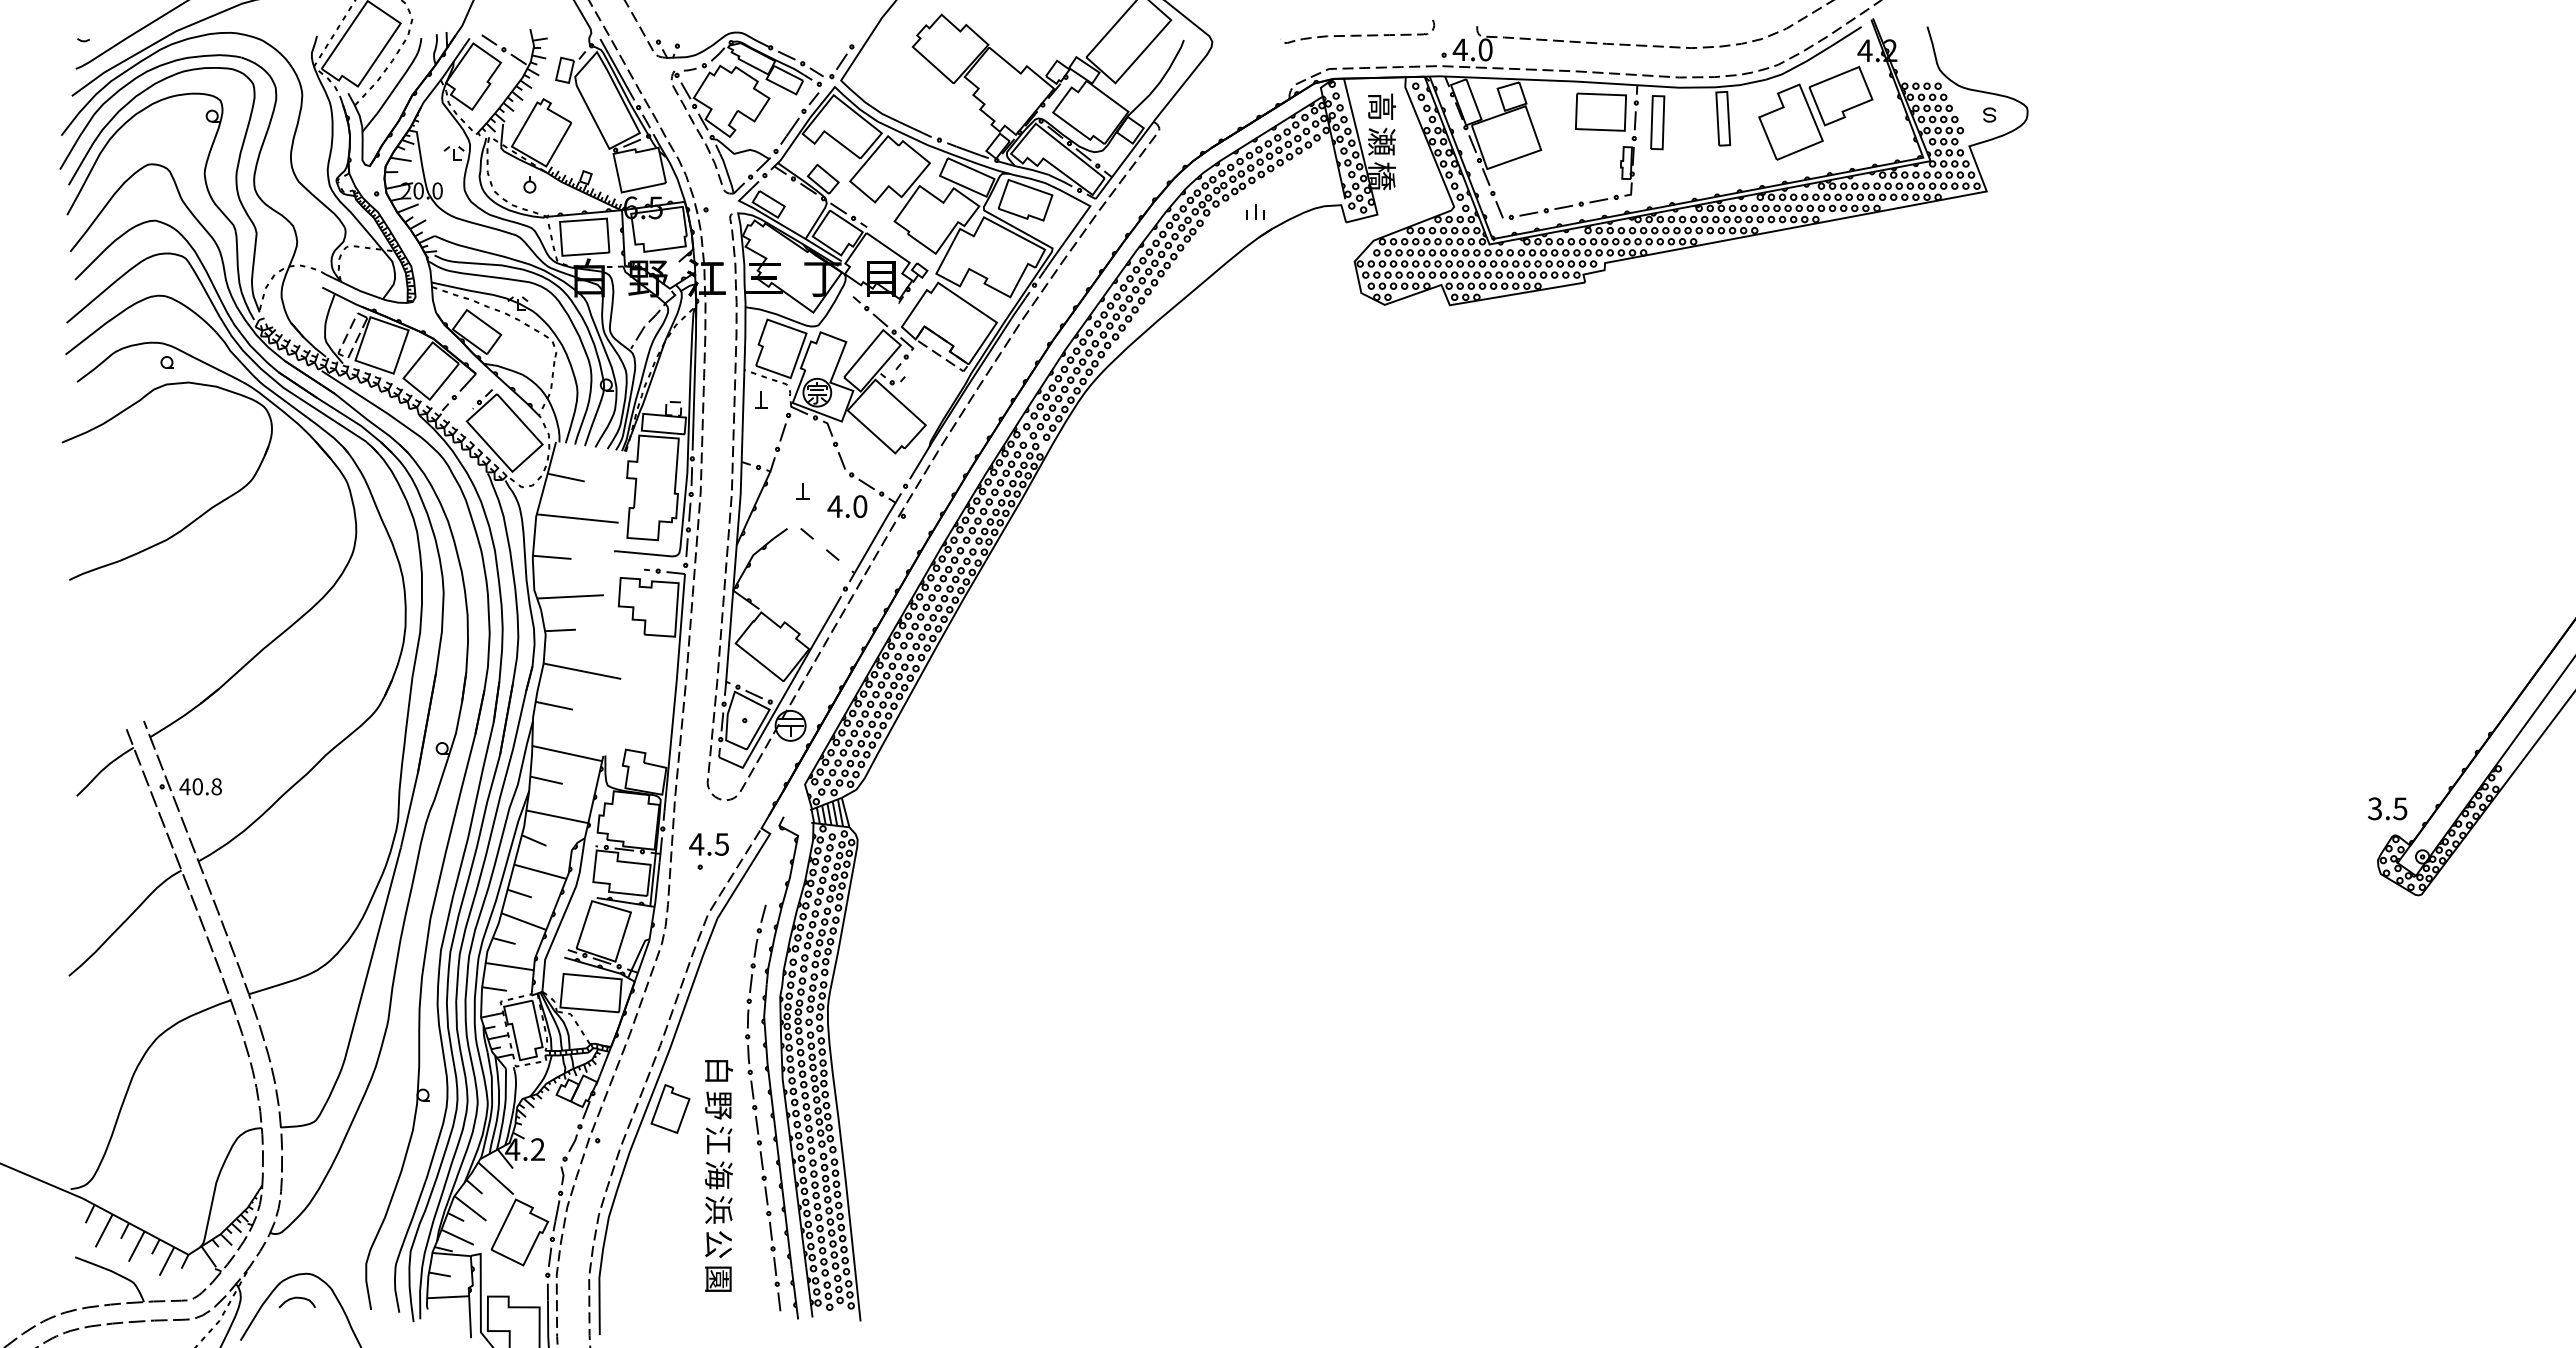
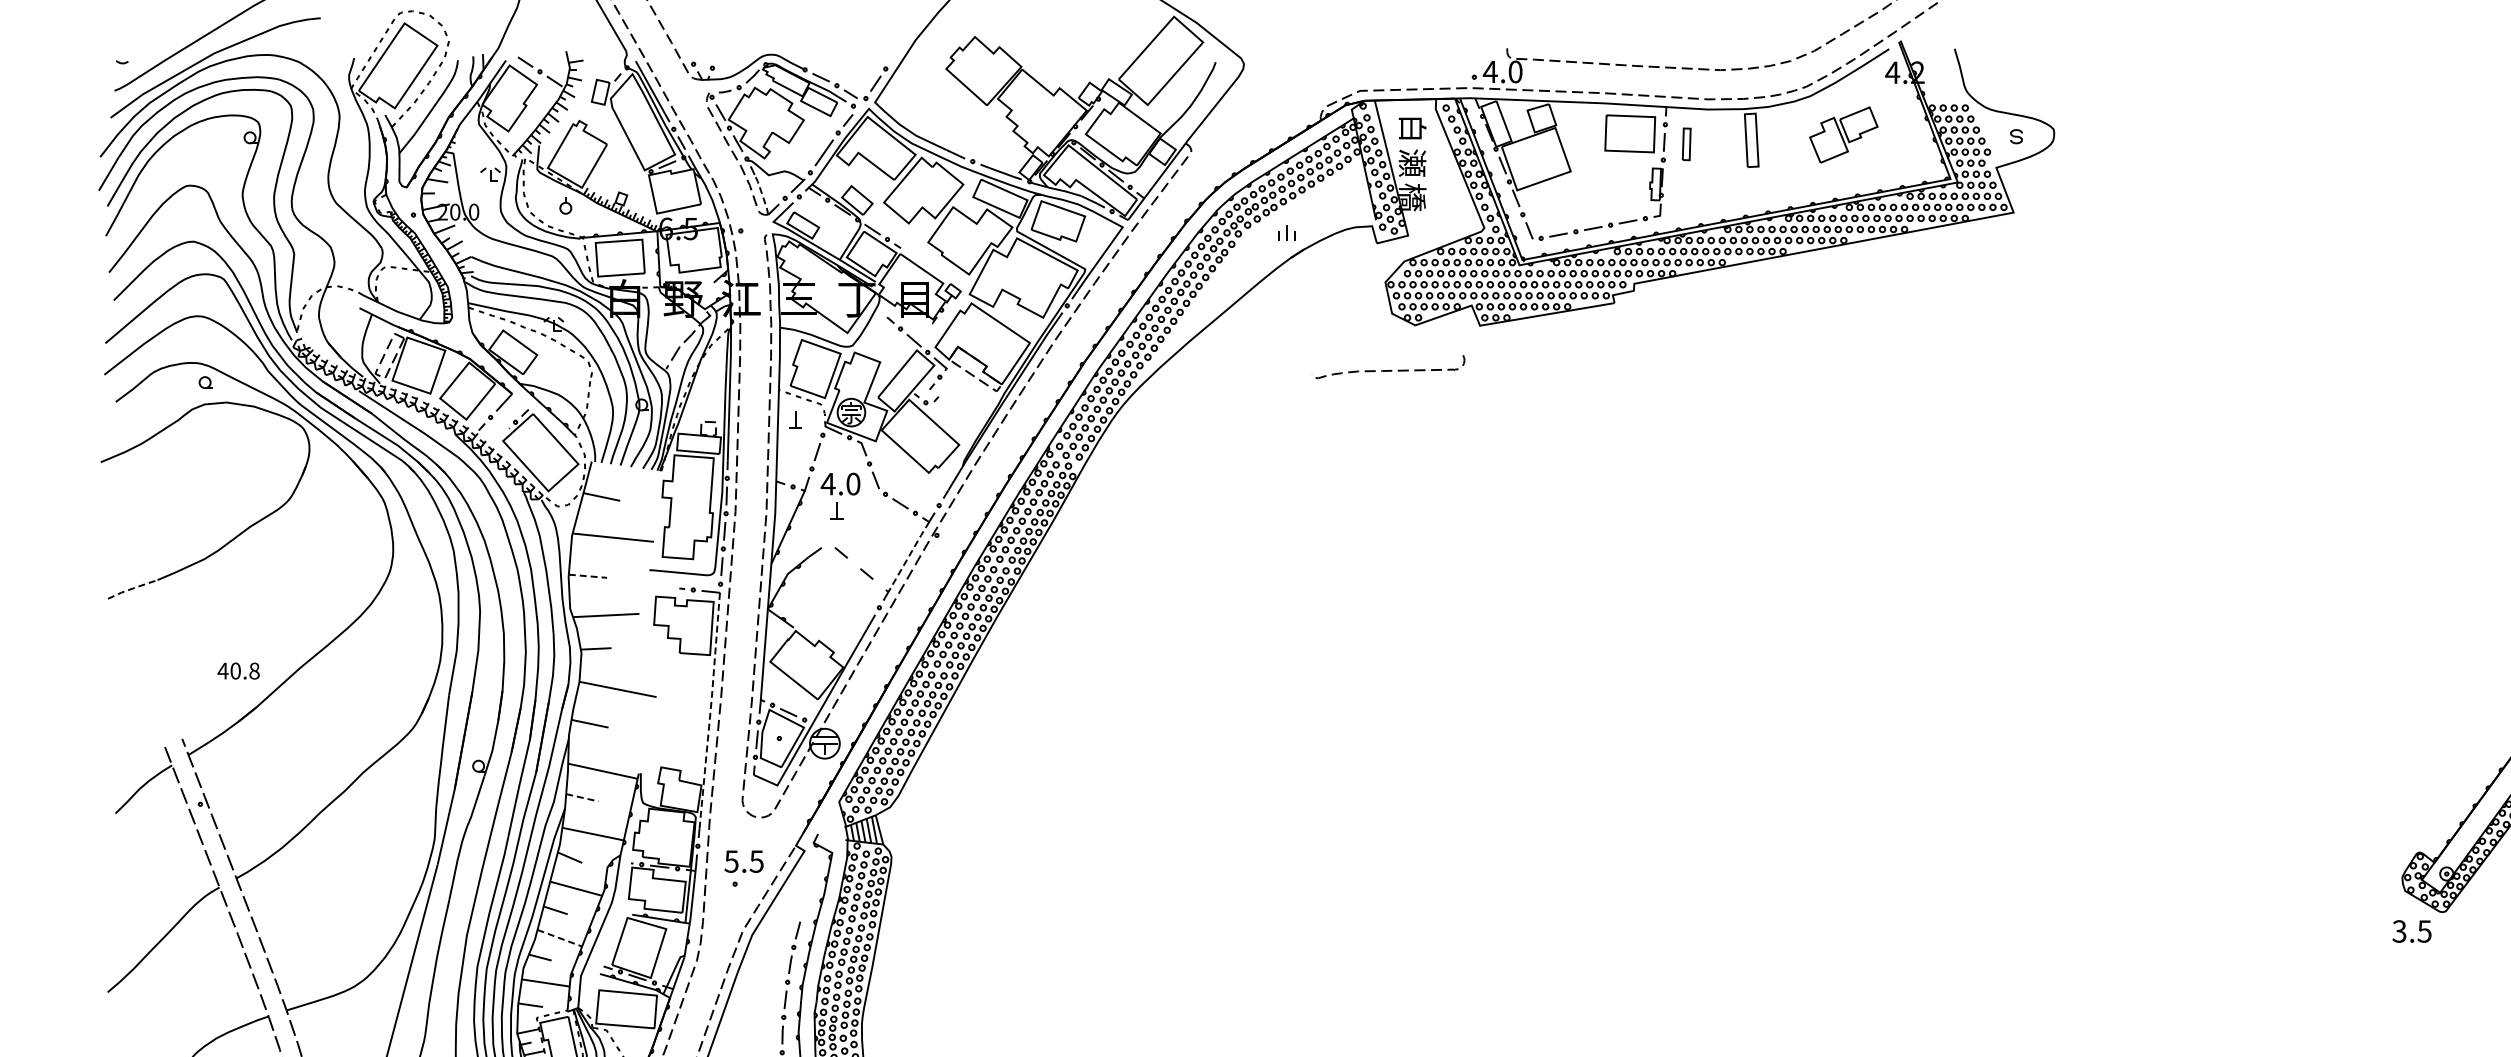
curve: (1357, 34) -> (1388, 369), moved
text: (1381, 106) -> (1412, 128), 高 -> 白
part: (1815, 113) -> (1843, 135), size x0.6
part: (1657, 122) -> (1686, 144), size x0.6
line: (727, 172) -> (762, 193), solid -> dashed
text: (847, 506) -> (840, 483), moved
line: (874, 537) -> (908, 556), solid -> dashed
line: (552, 557) -> (588, 576), solid -> dashed
line: (94, 569) -> (133, 588), solid -> dashed
line: (675, 691) -> (710, 709), solid -> dashed
line: (546, 780) -> (582, 798), solid -> dashed
text: (200, 786) -> (238, 670), moved
text: (2387, 808) -> (2411, 931), moved
text: (696, 844) -> (731, 861), 4.5 -> 5.5
line: (523, 921) -> (559, 938), solid -> dashed

